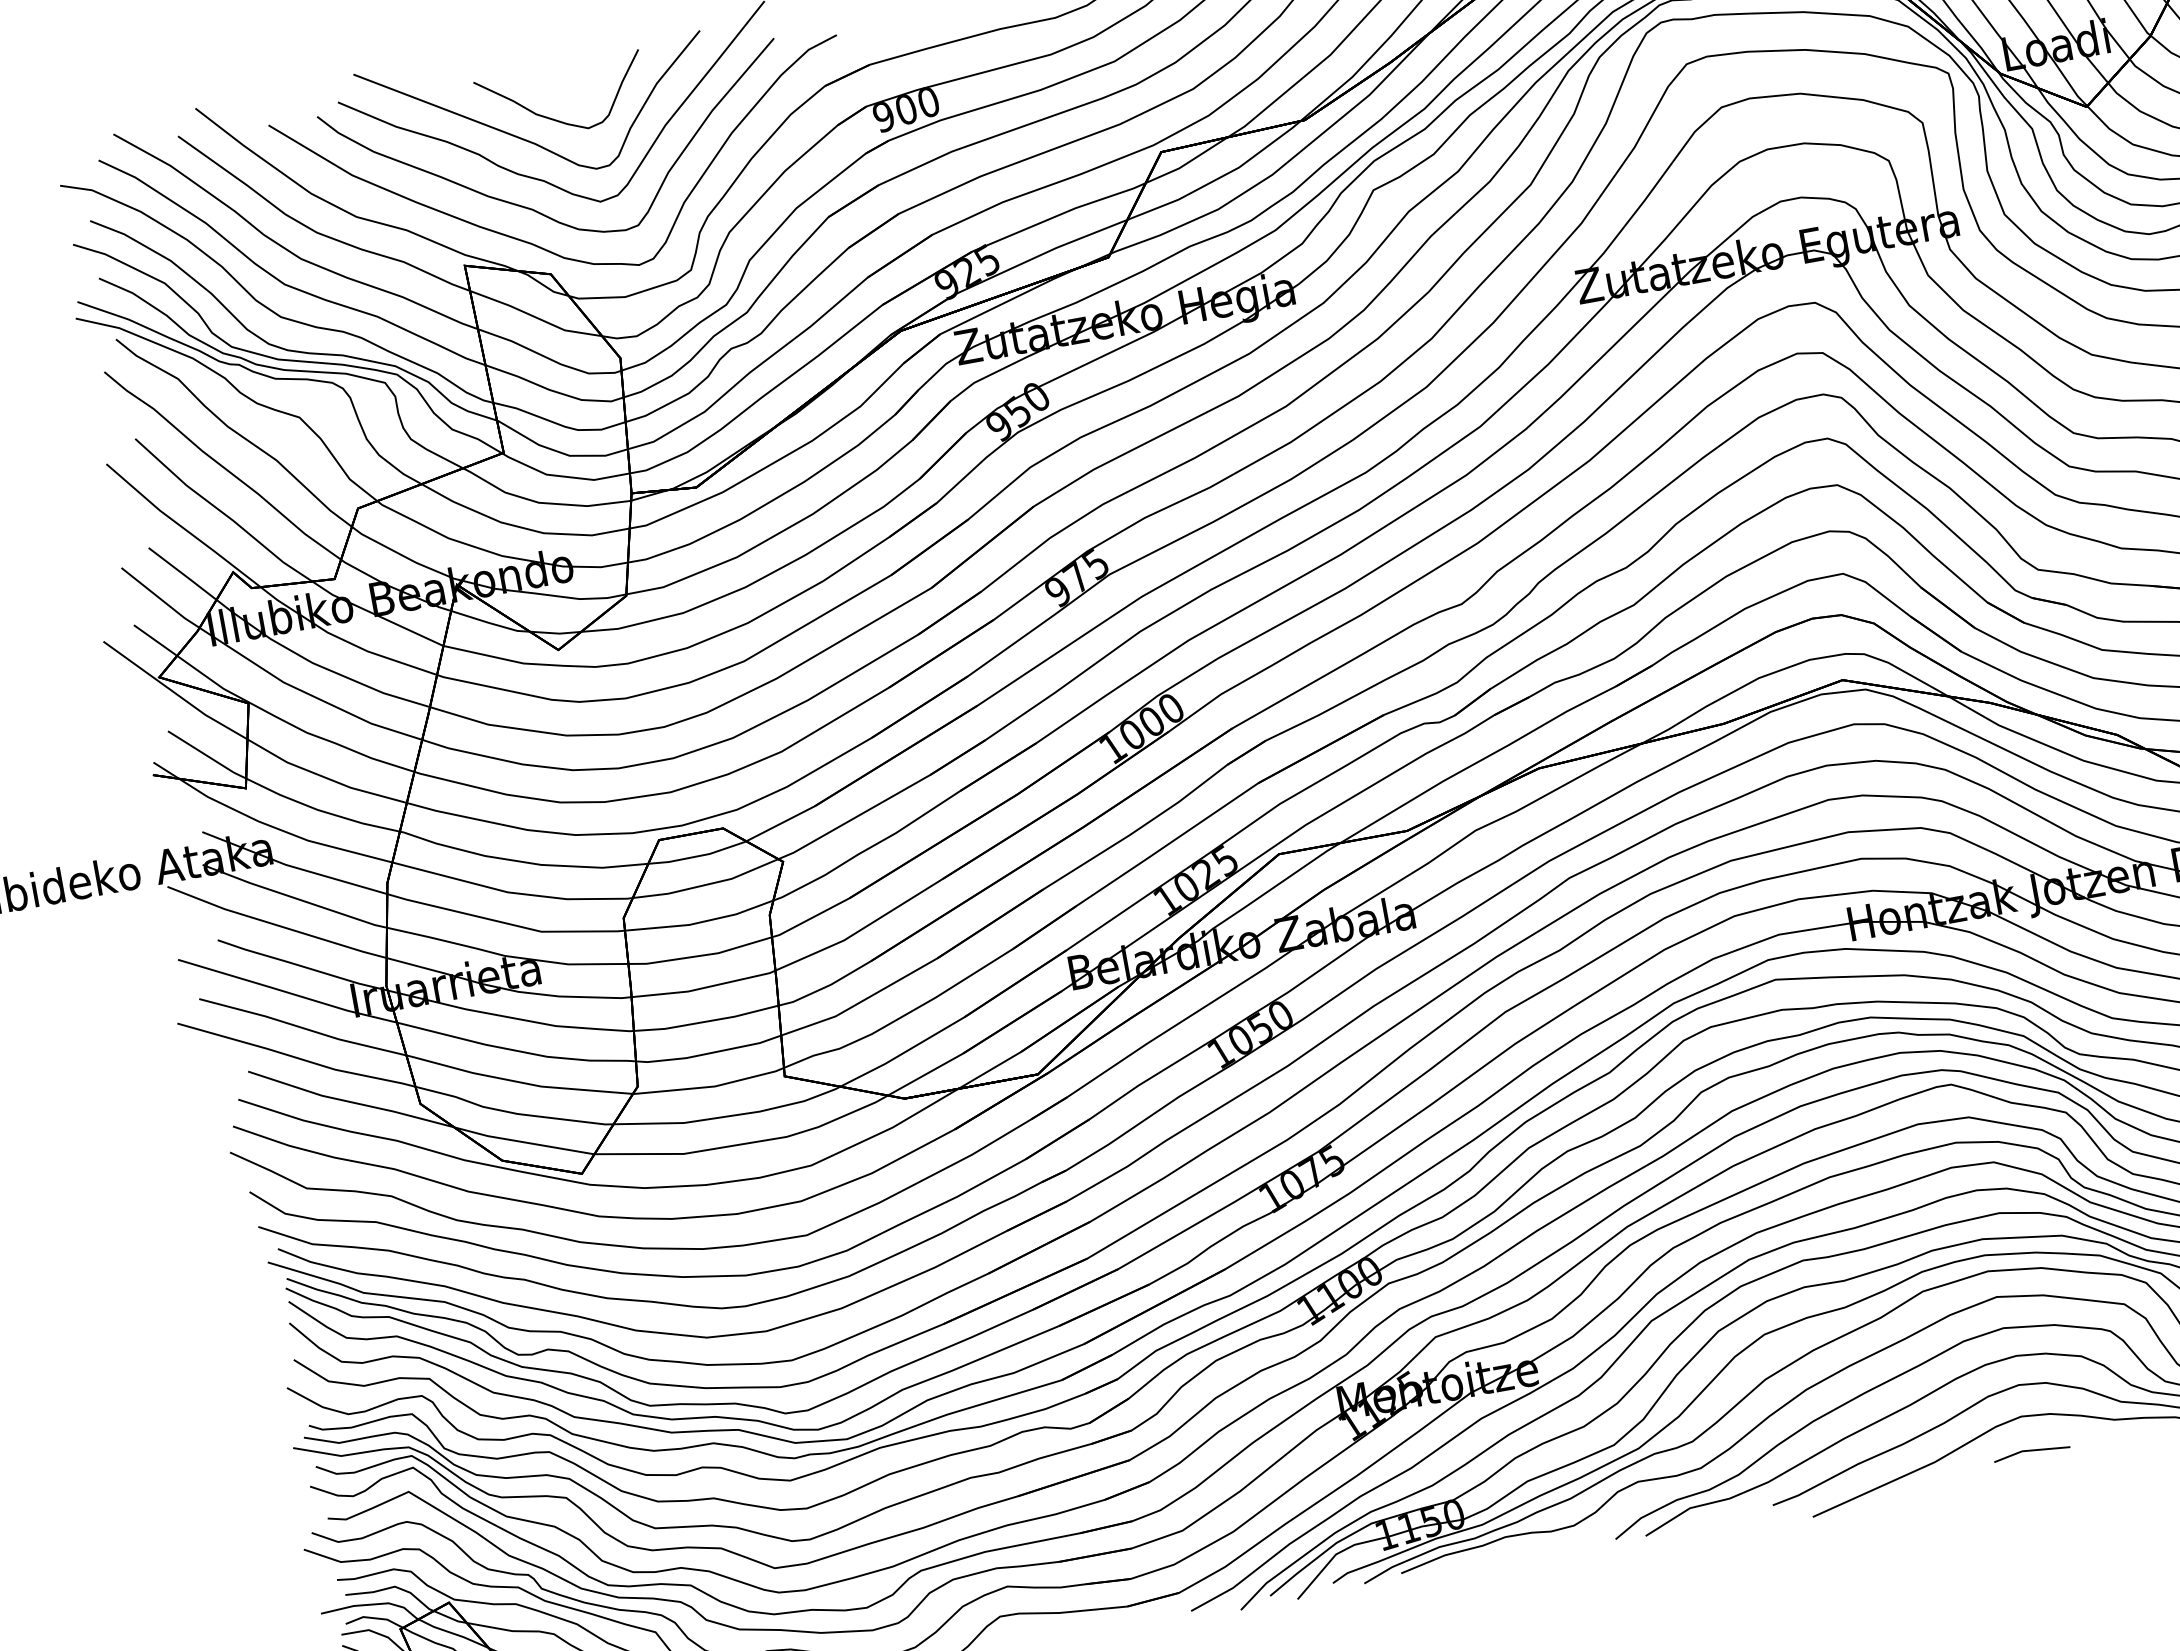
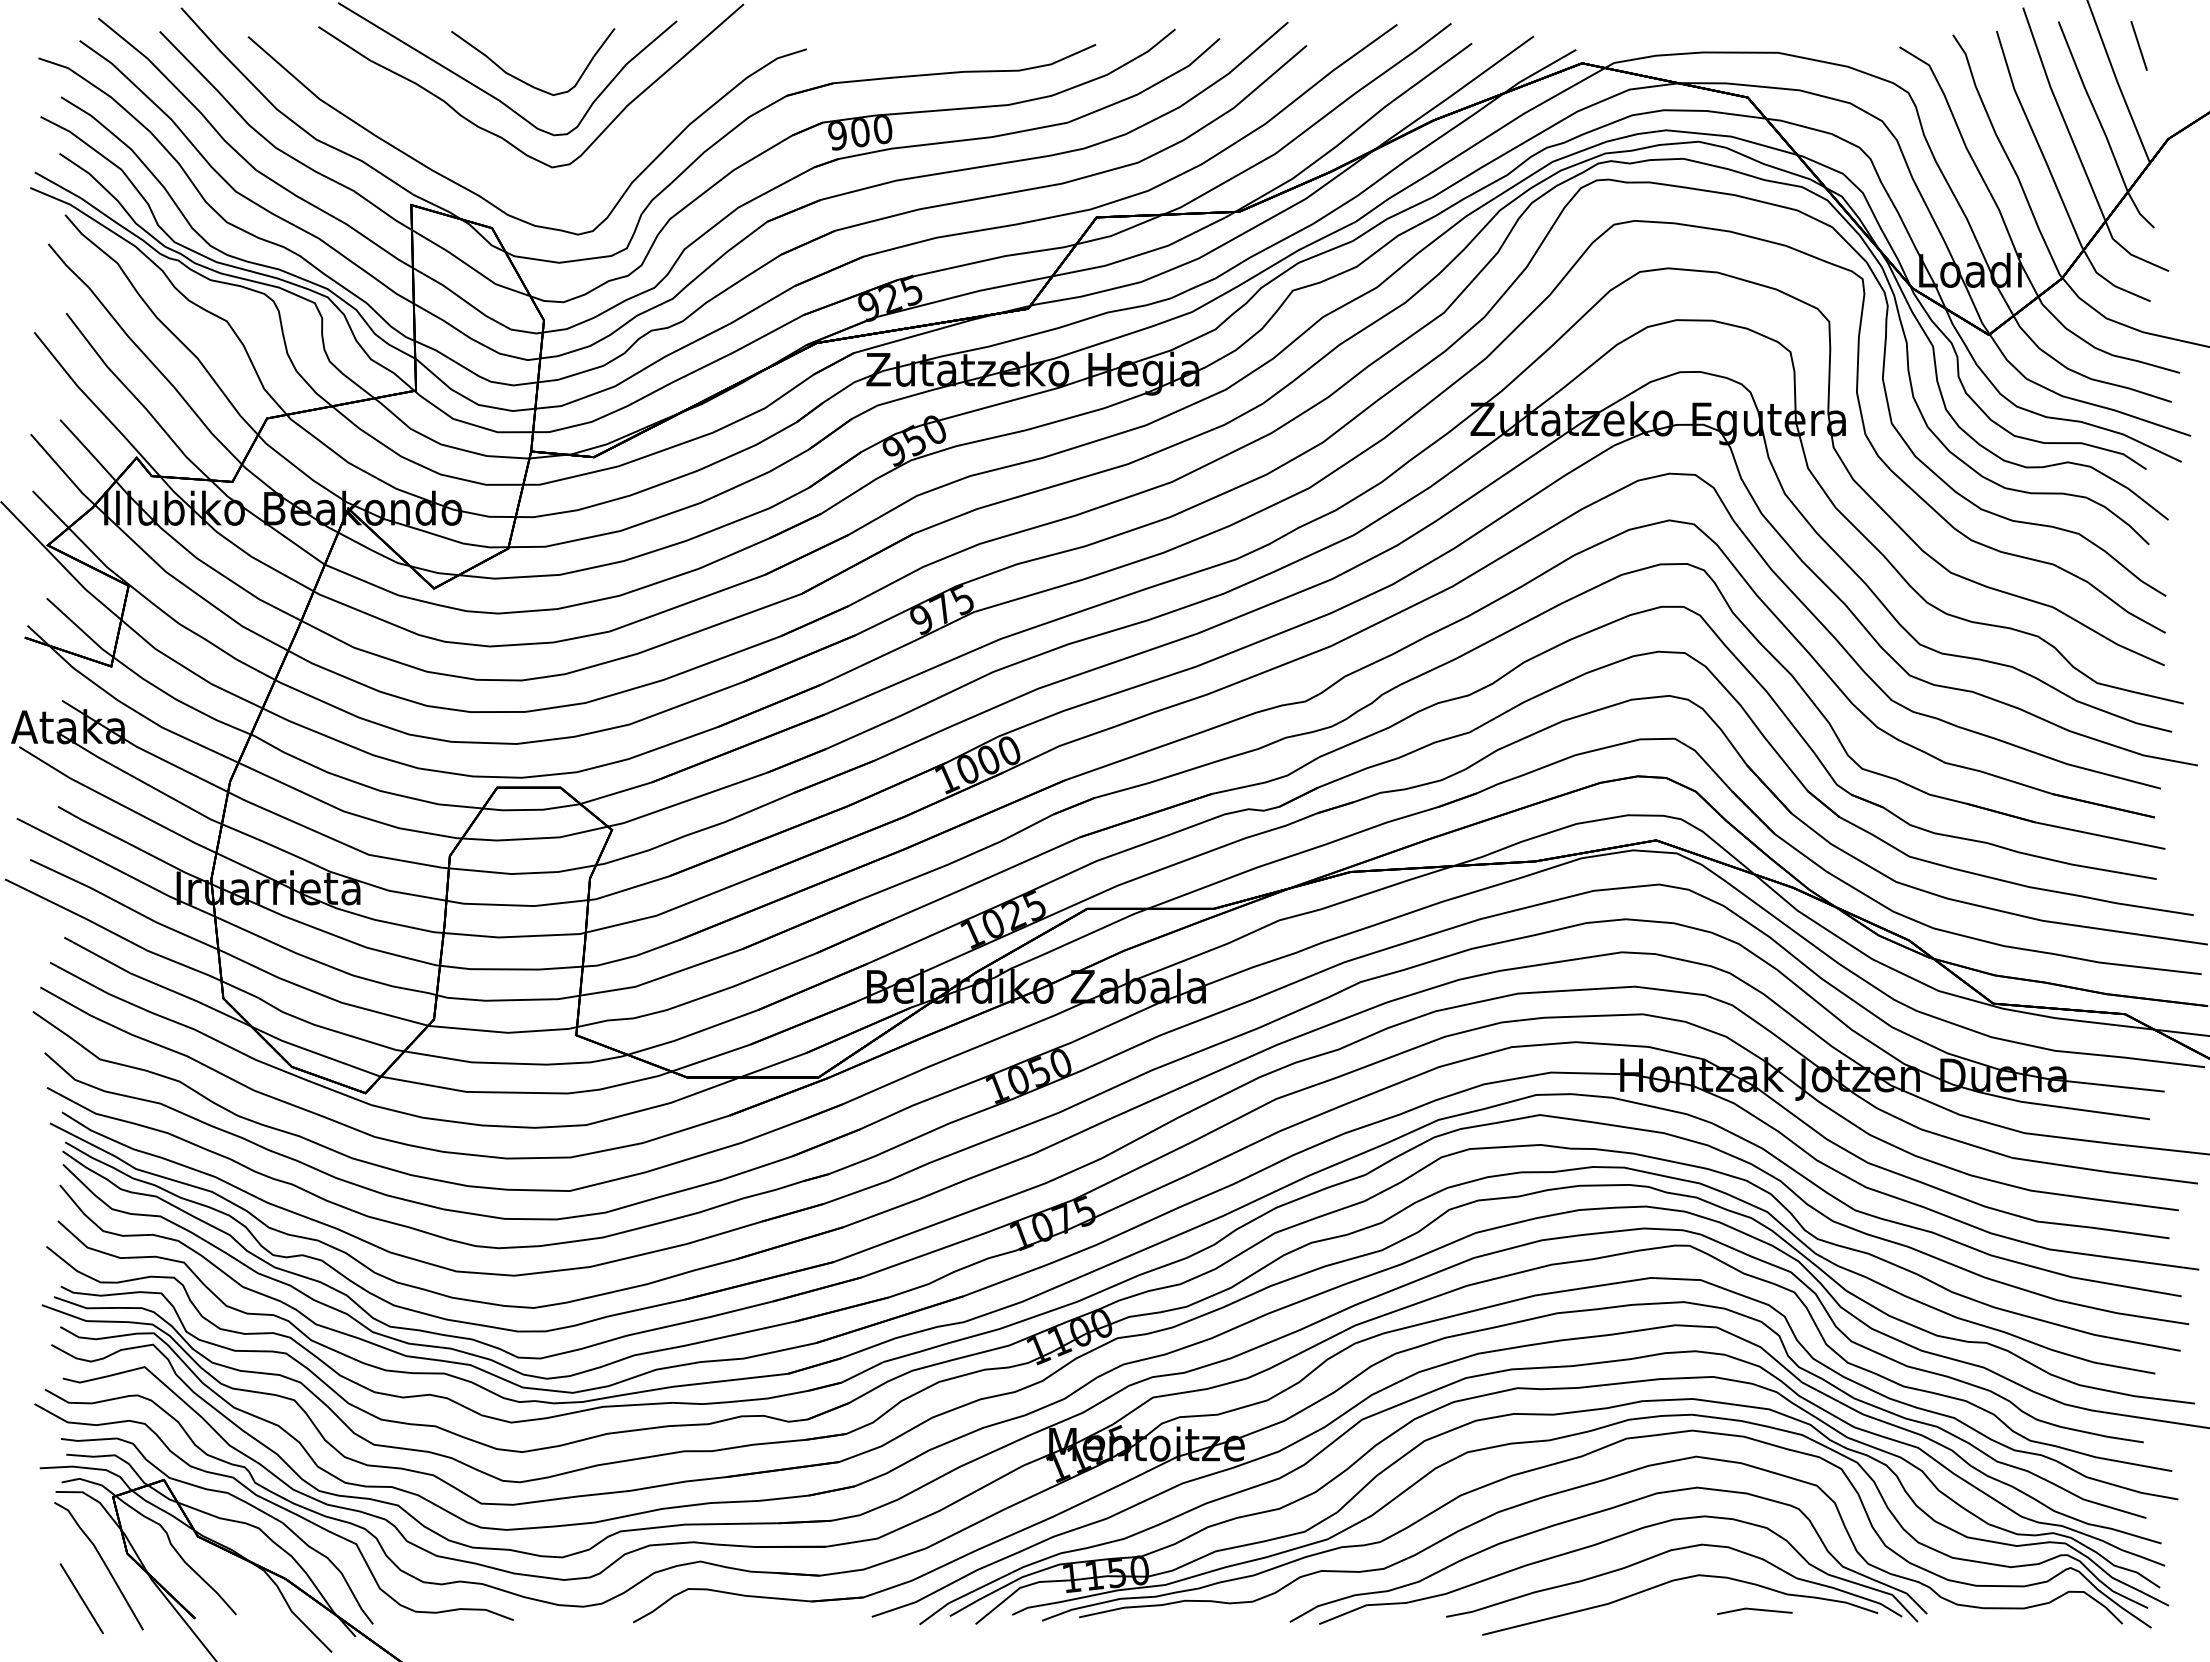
curve: (536, 210) -> (489, 164), removed
part: (2031, 1451) -> (1754, 1610), moved

